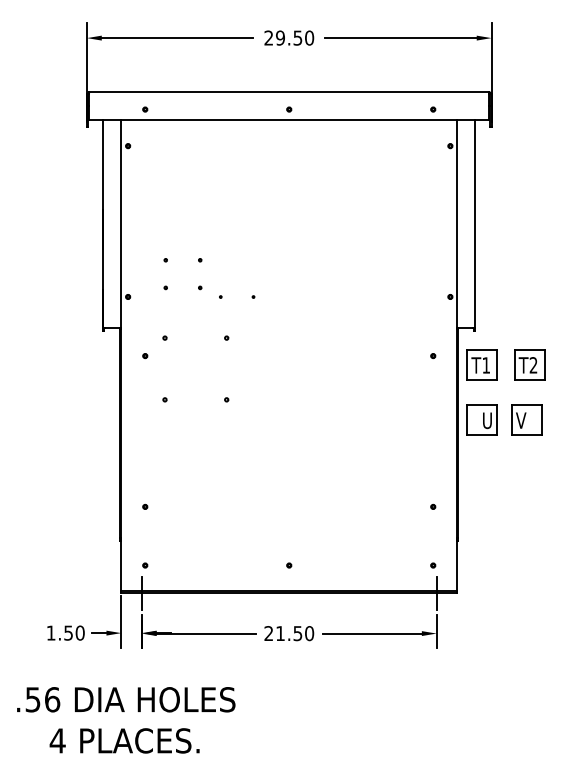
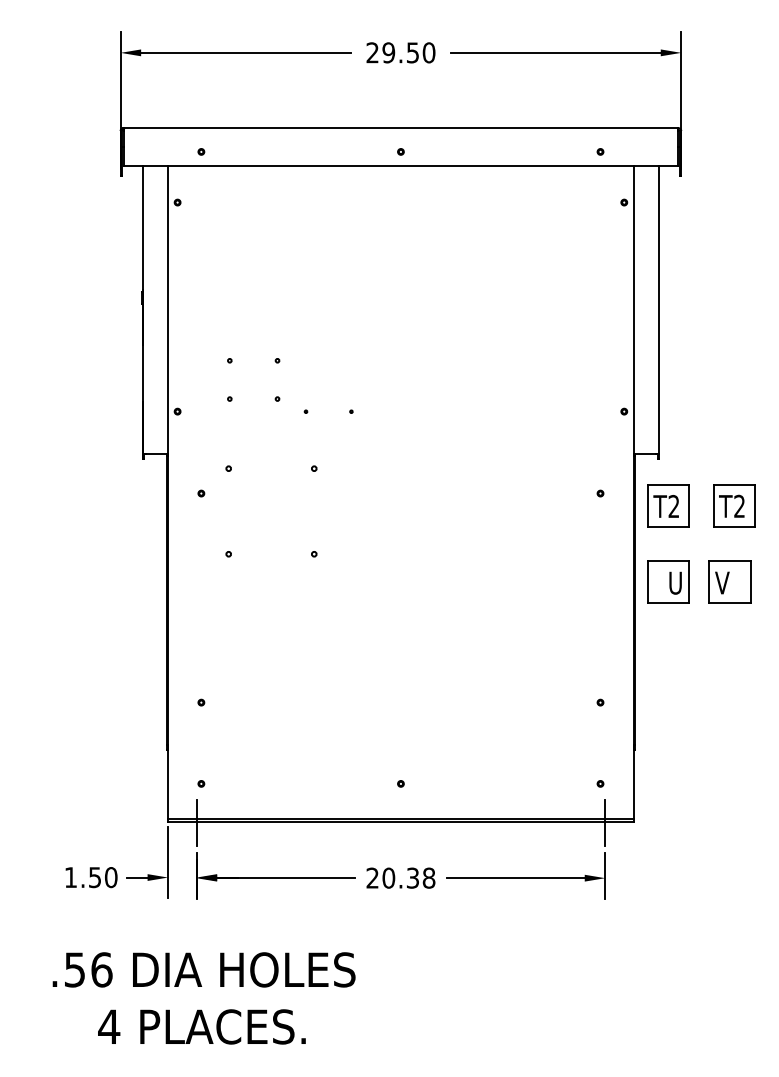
text: (485, 365) -> (672, 506), T1 -> T2
text: (295, 633) -> (409, 878), 21.50 -> 20.38
text: (126, 720) -> (204, 998), moved

